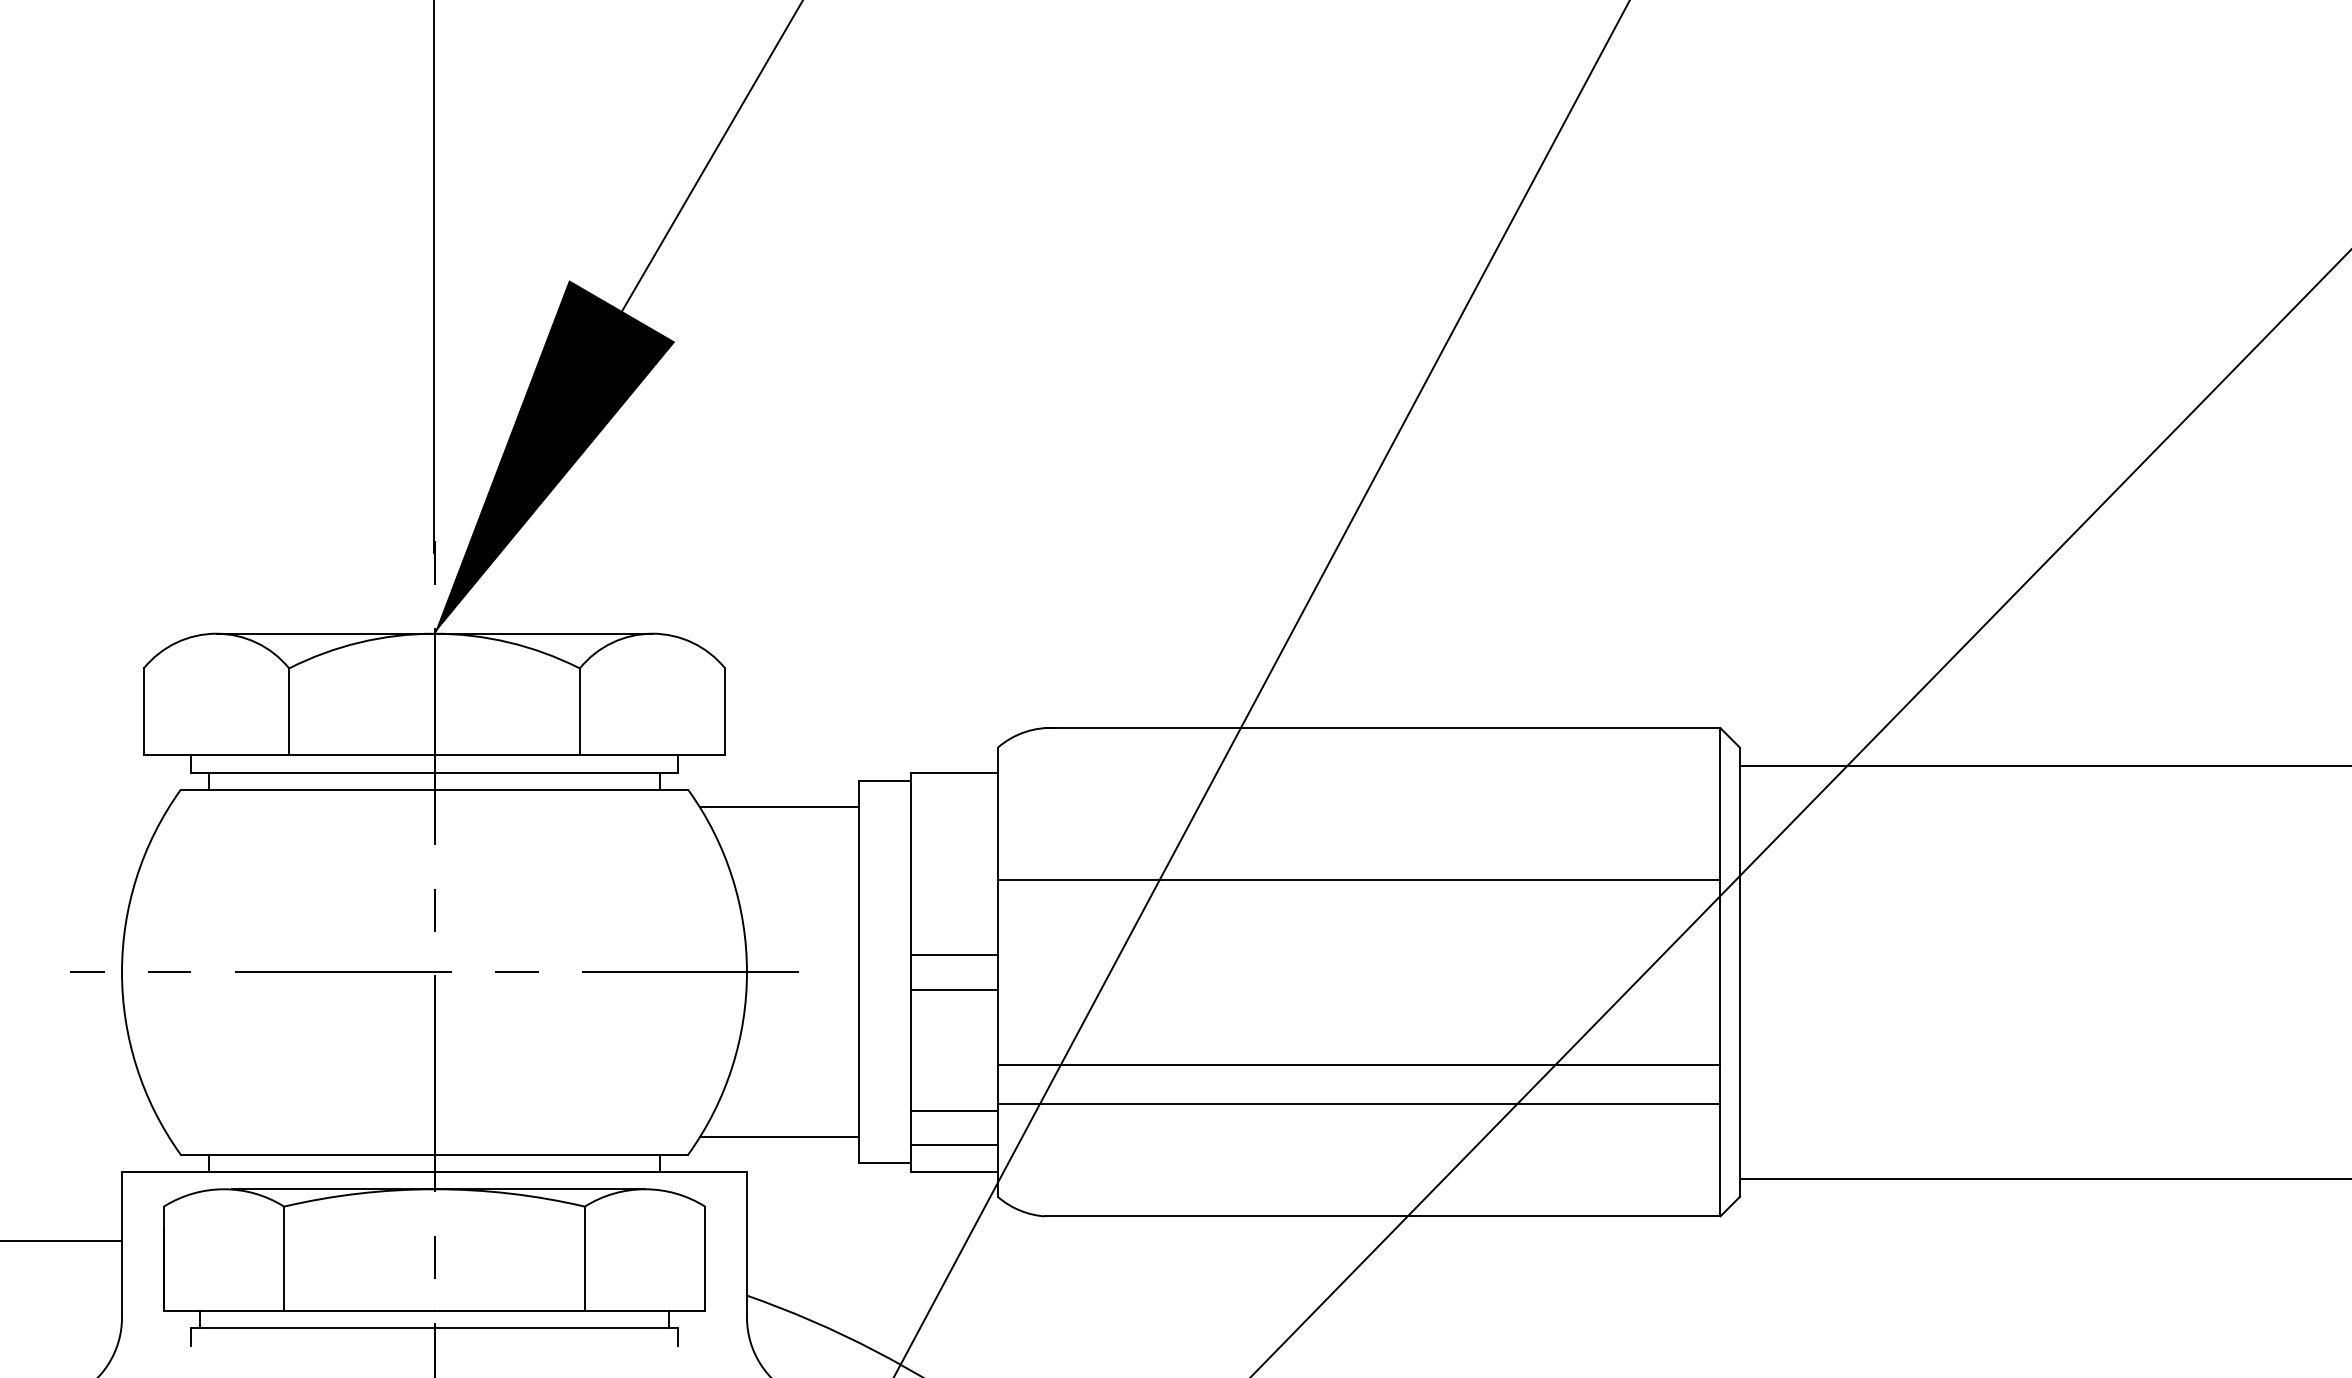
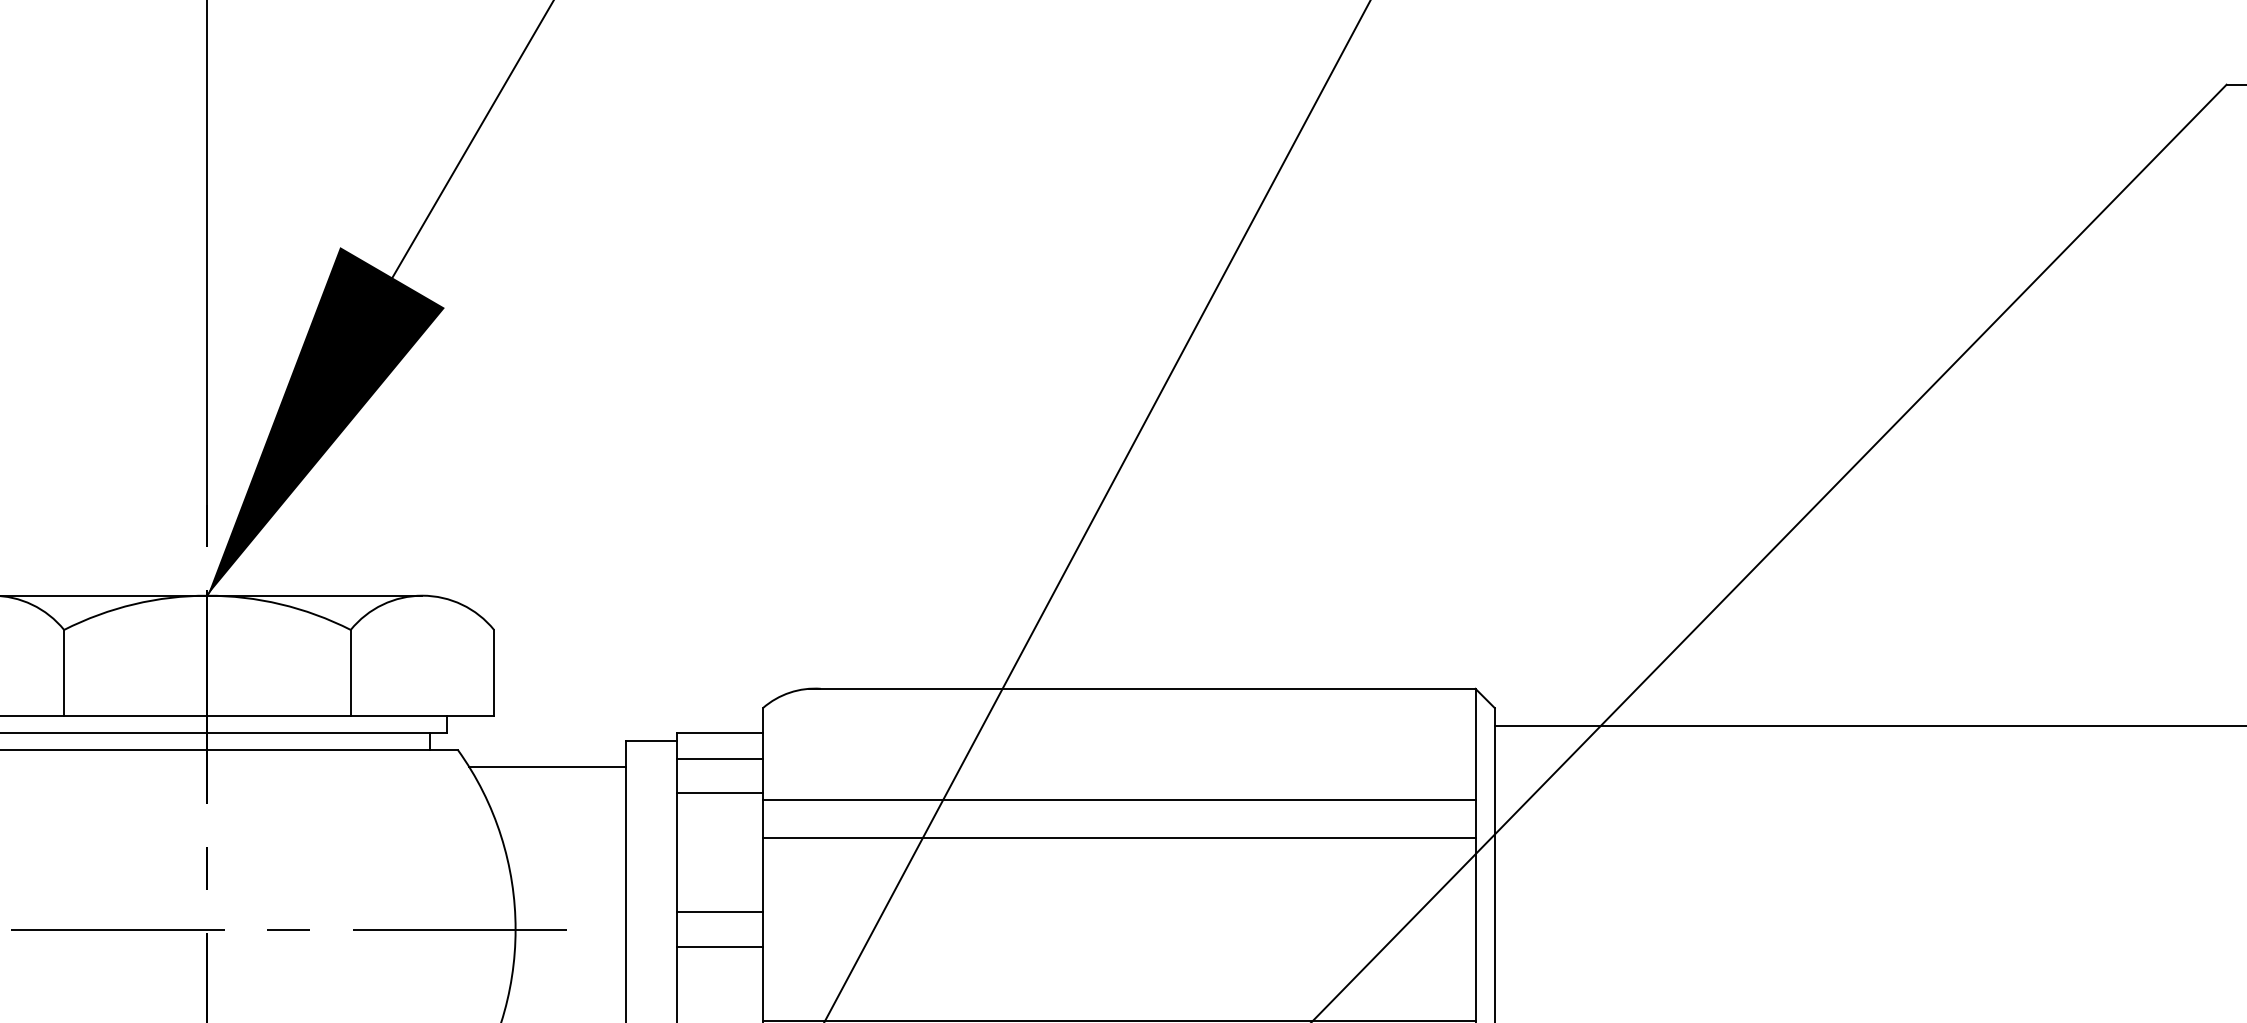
line: (954, 799) -> (720, 759), added
line: (954, 833) -> (720, 792), added
line: (1358, 840) -> (1118, 799), added

